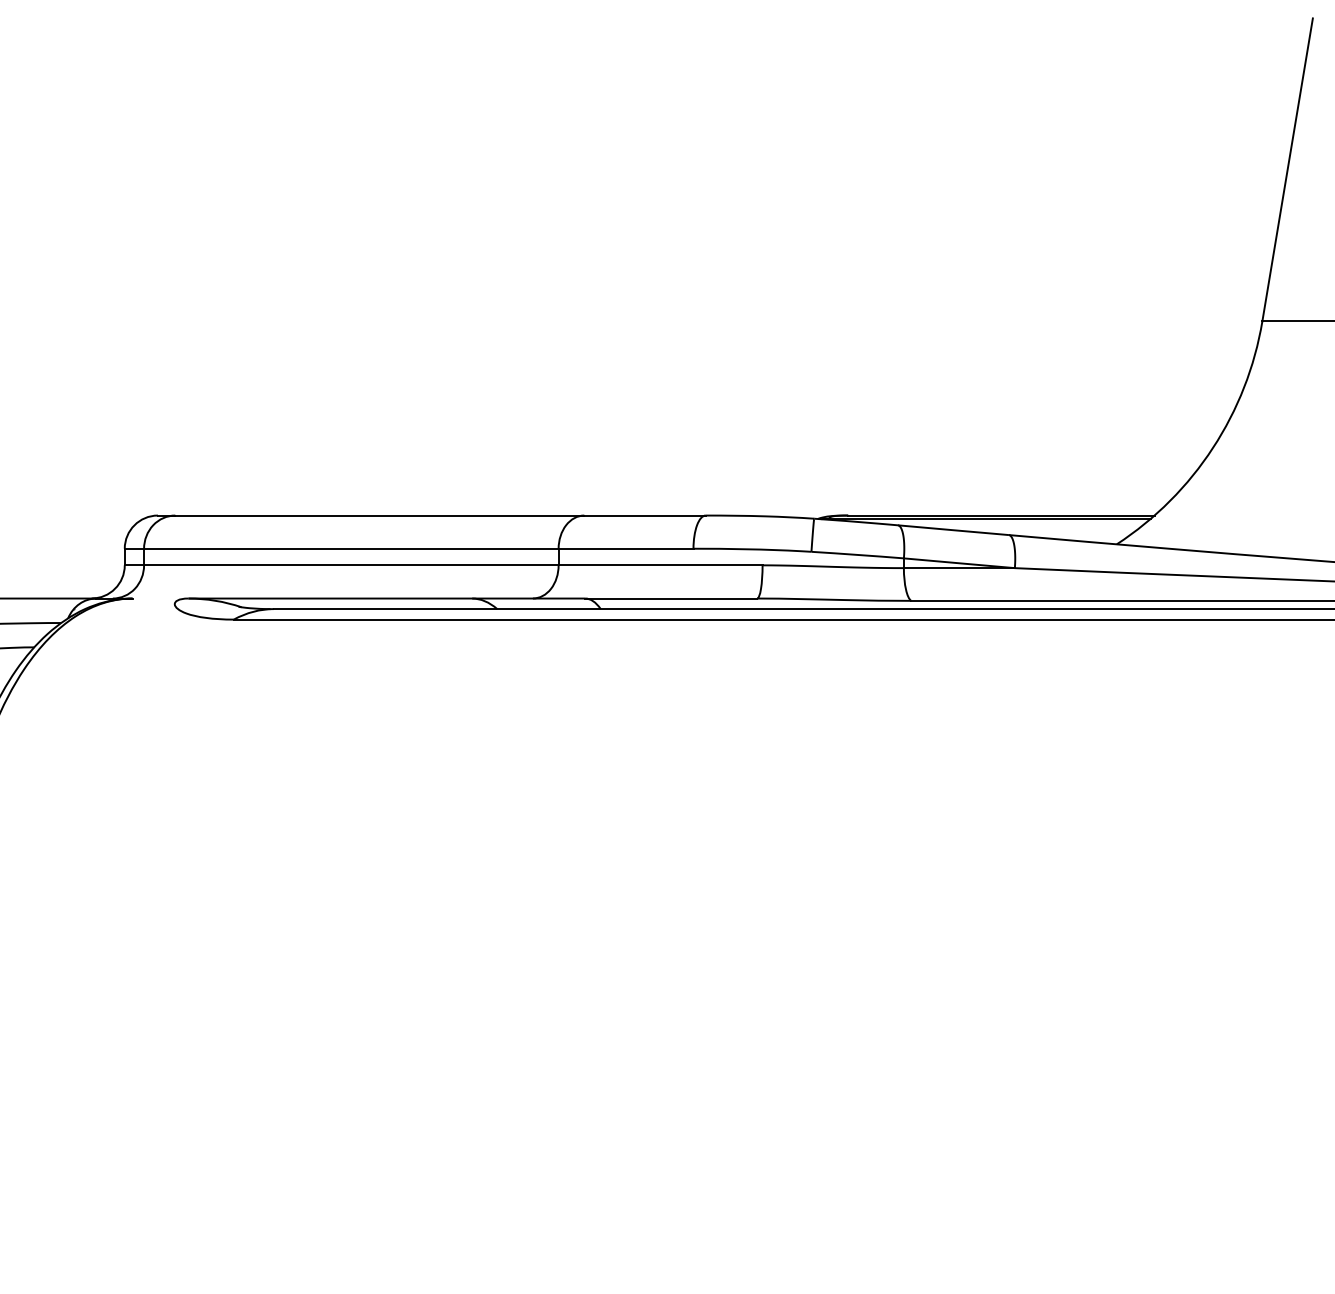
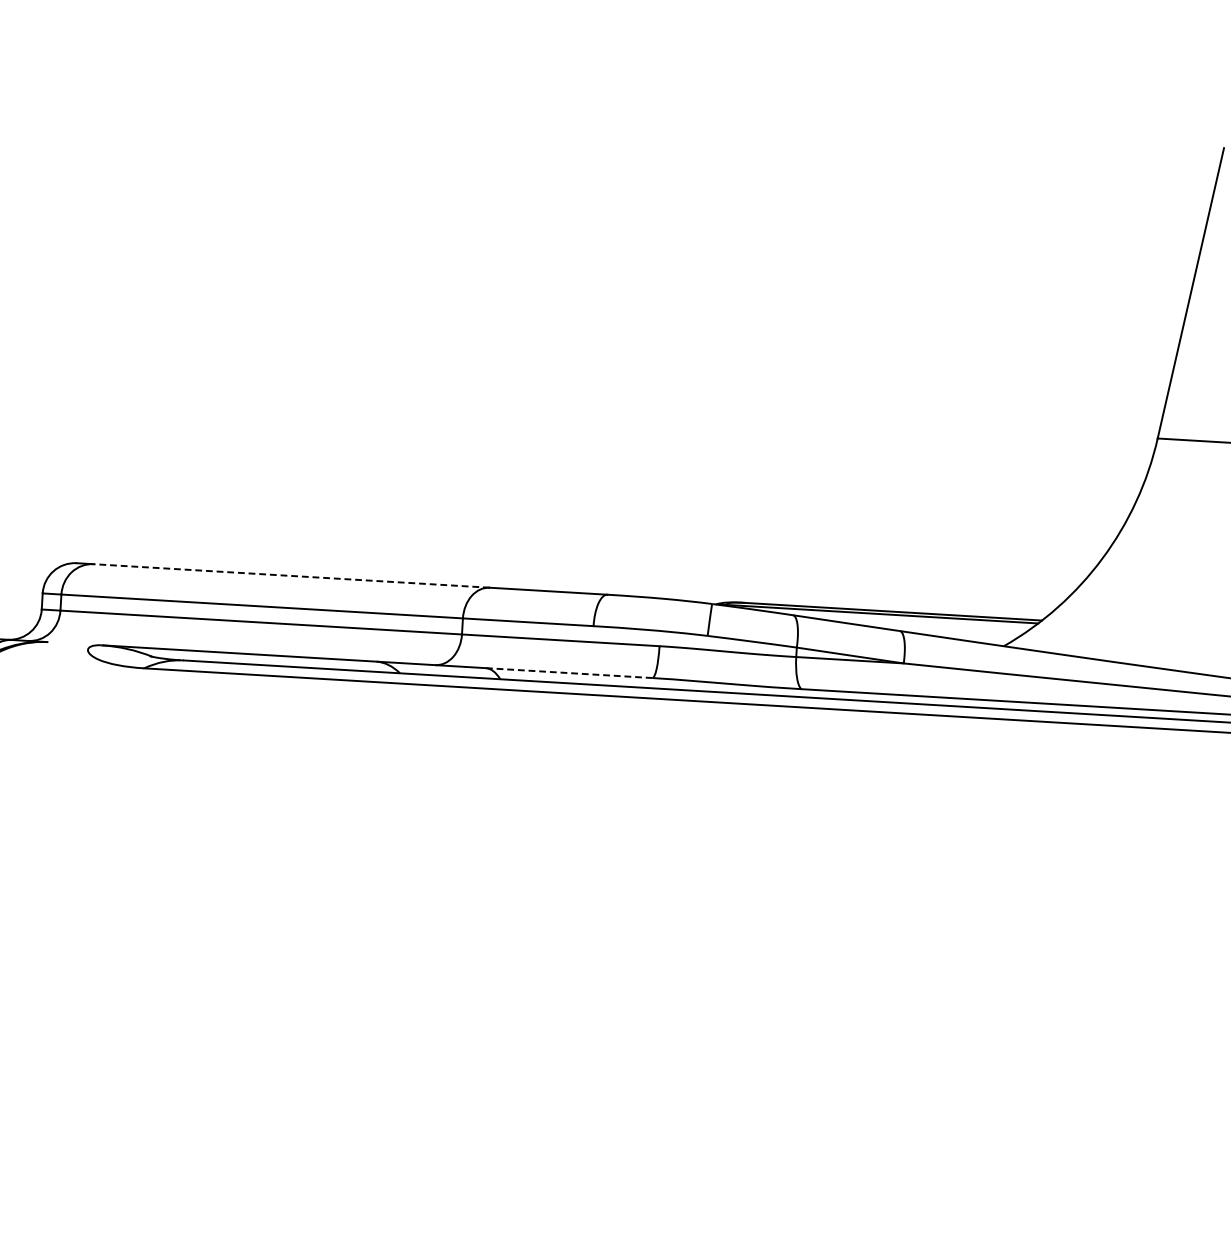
line: (379, 515) -> (291, 575), solid -> dashed
line: (671, 598) -> (569, 673), solid -> dashed

